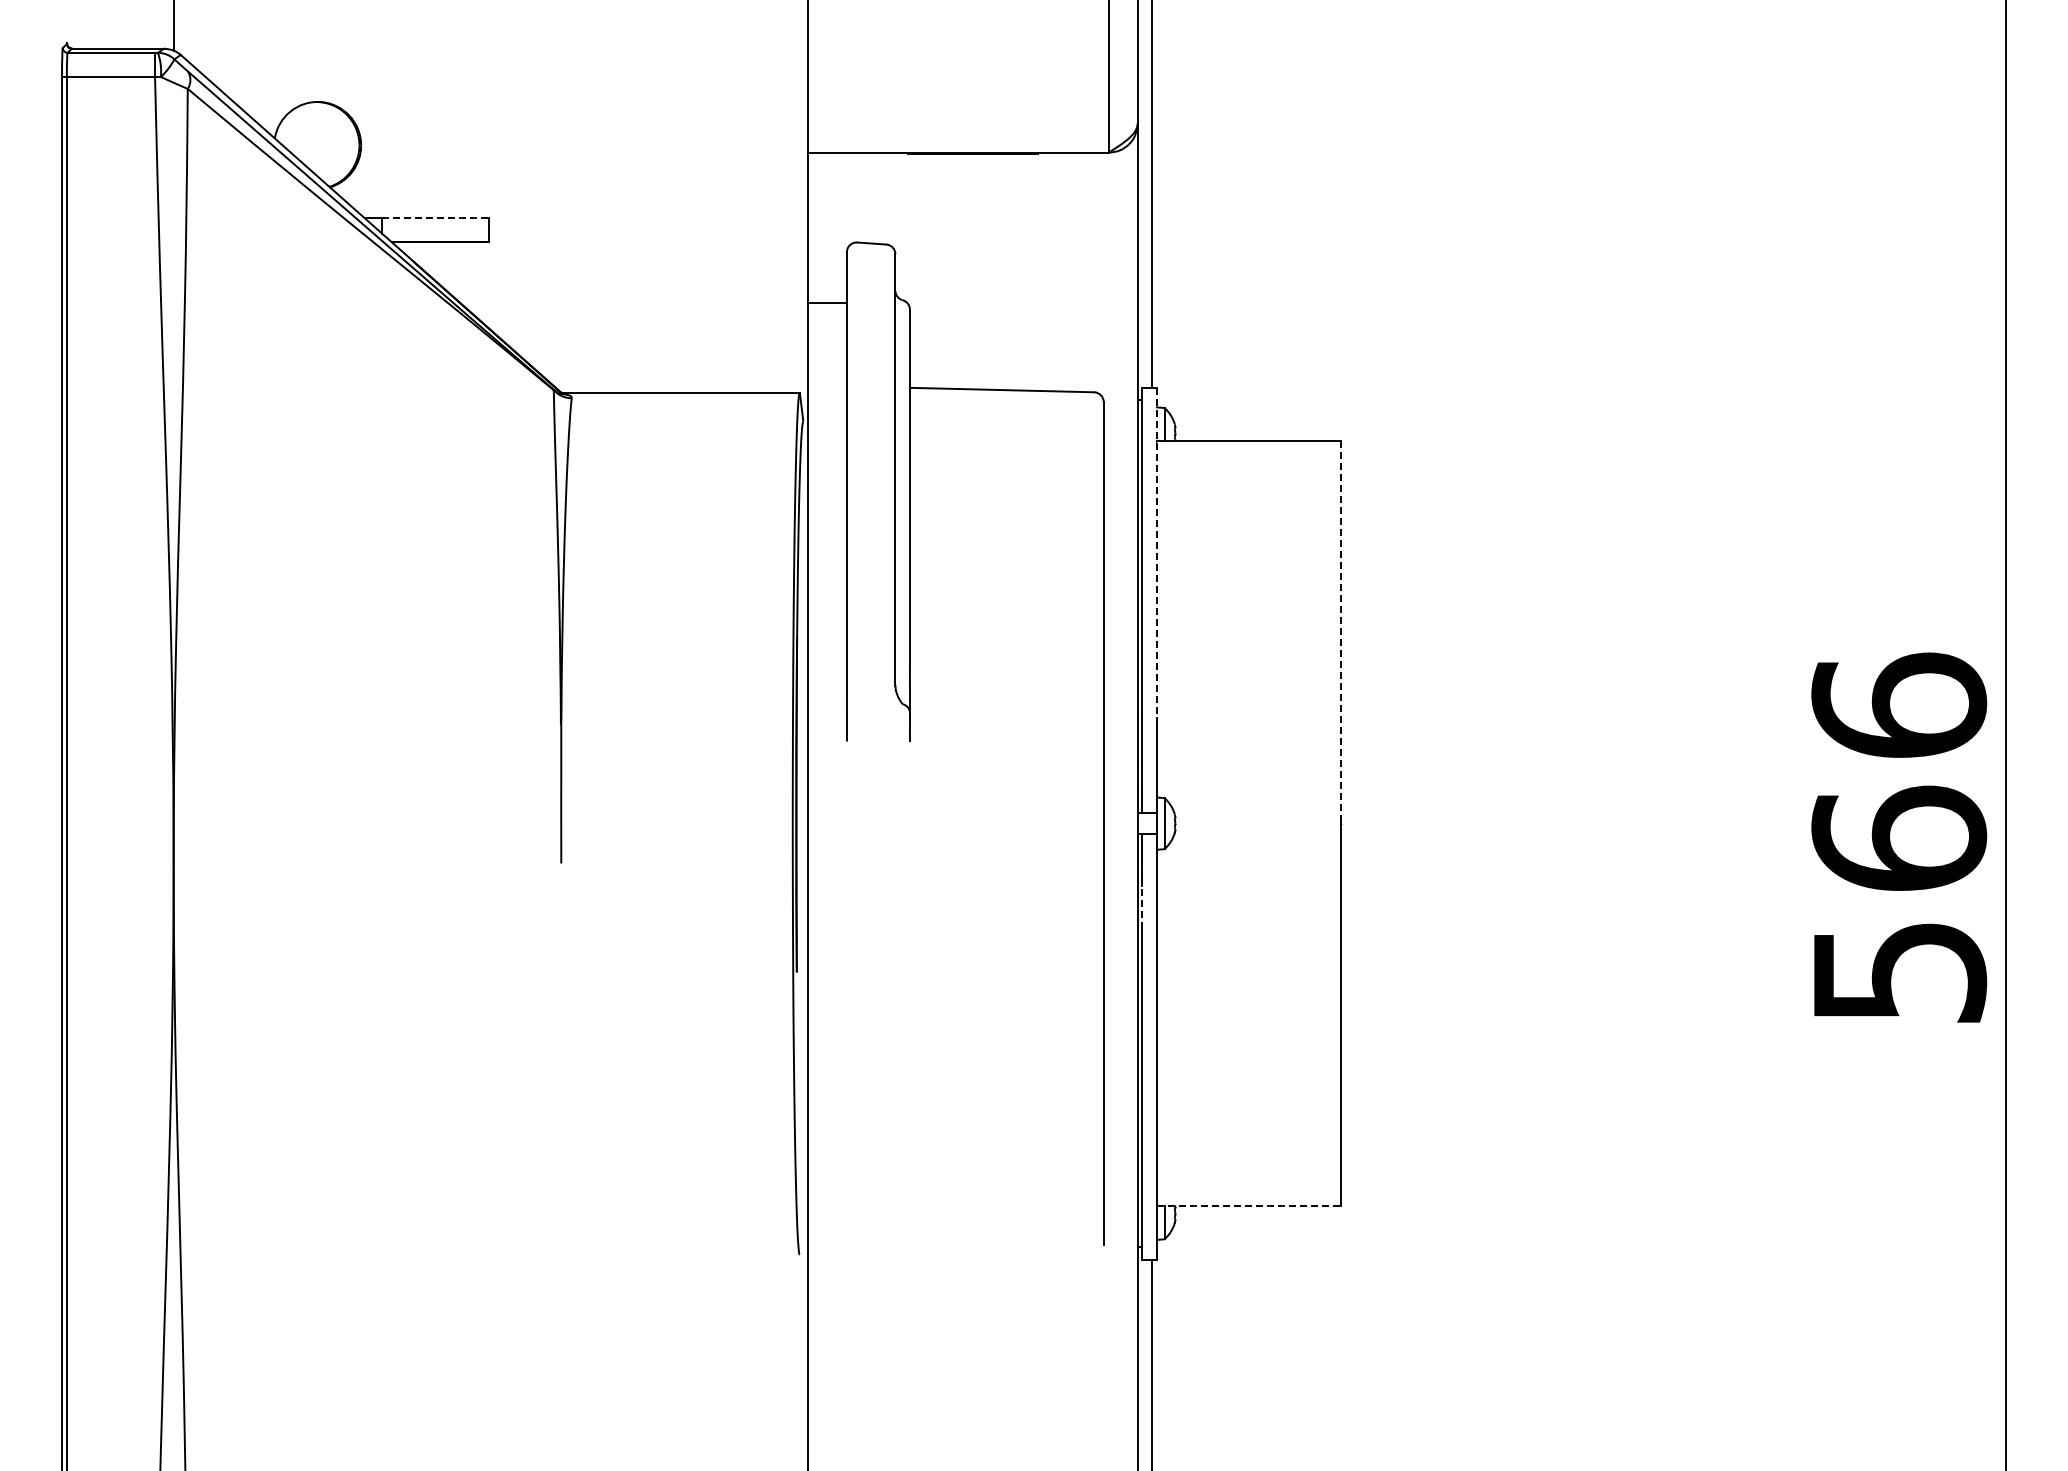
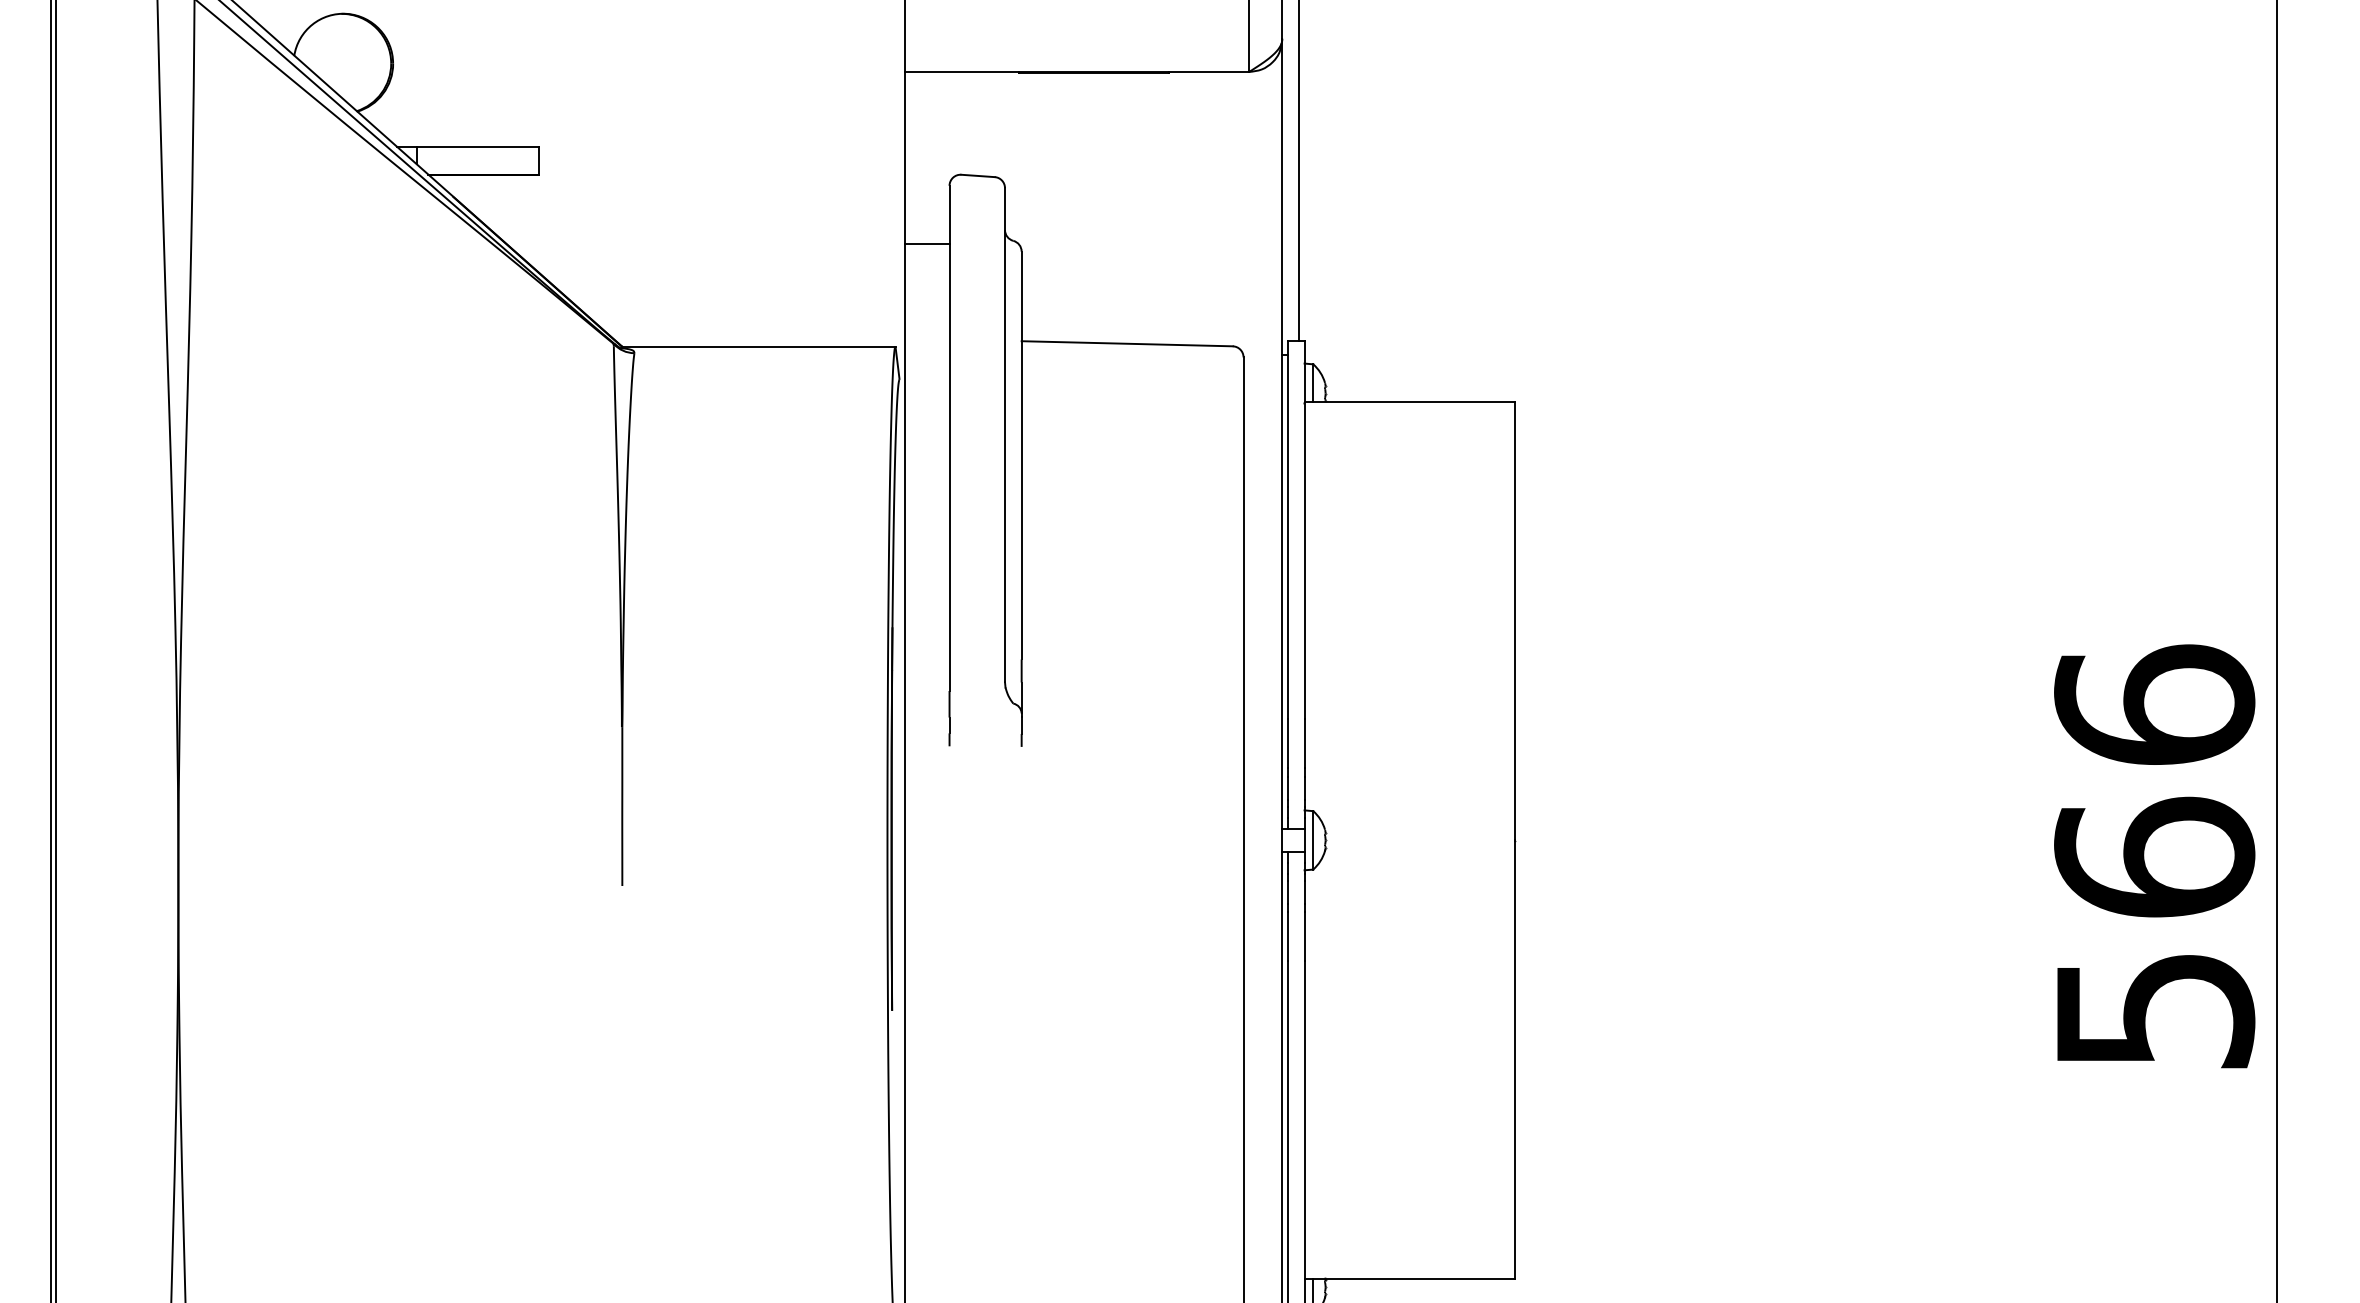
line: (435, 218) -> (478, 147), dashed -> solid
line: (1156, 553) -> (1304, 530), dashed -> solid
line: (1341, 632) -> (1515, 621), dashed -> solid
line: (1142, 907) -> (1288, 936), dashed -> solid
line: (1249, 1206) -> (1410, 1278), dashed -> solid

